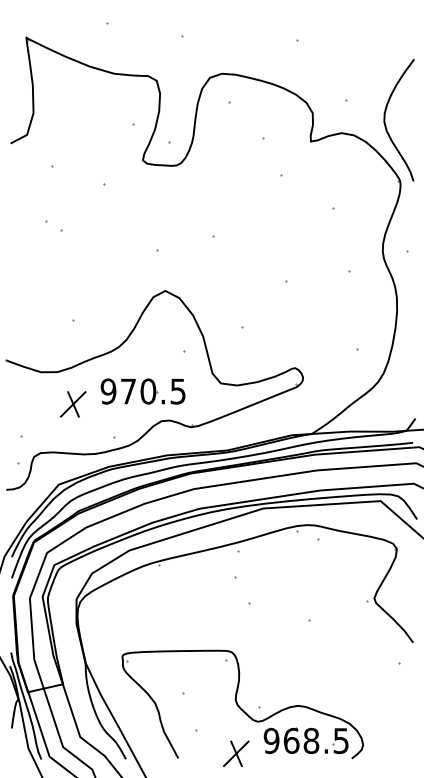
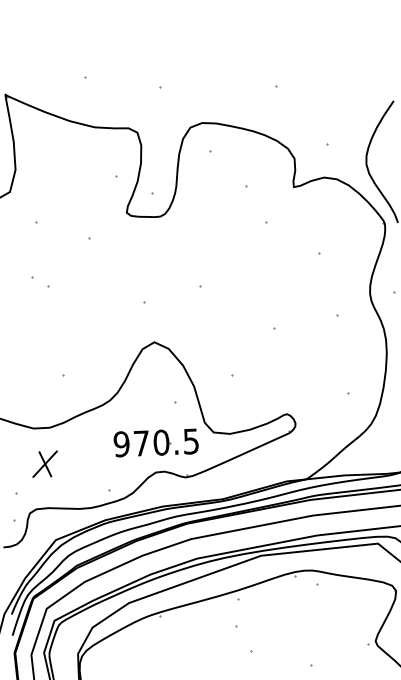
part: (142, 391) -> (155, 442), moved
part: (72, 404) -> (44, 464), moved

